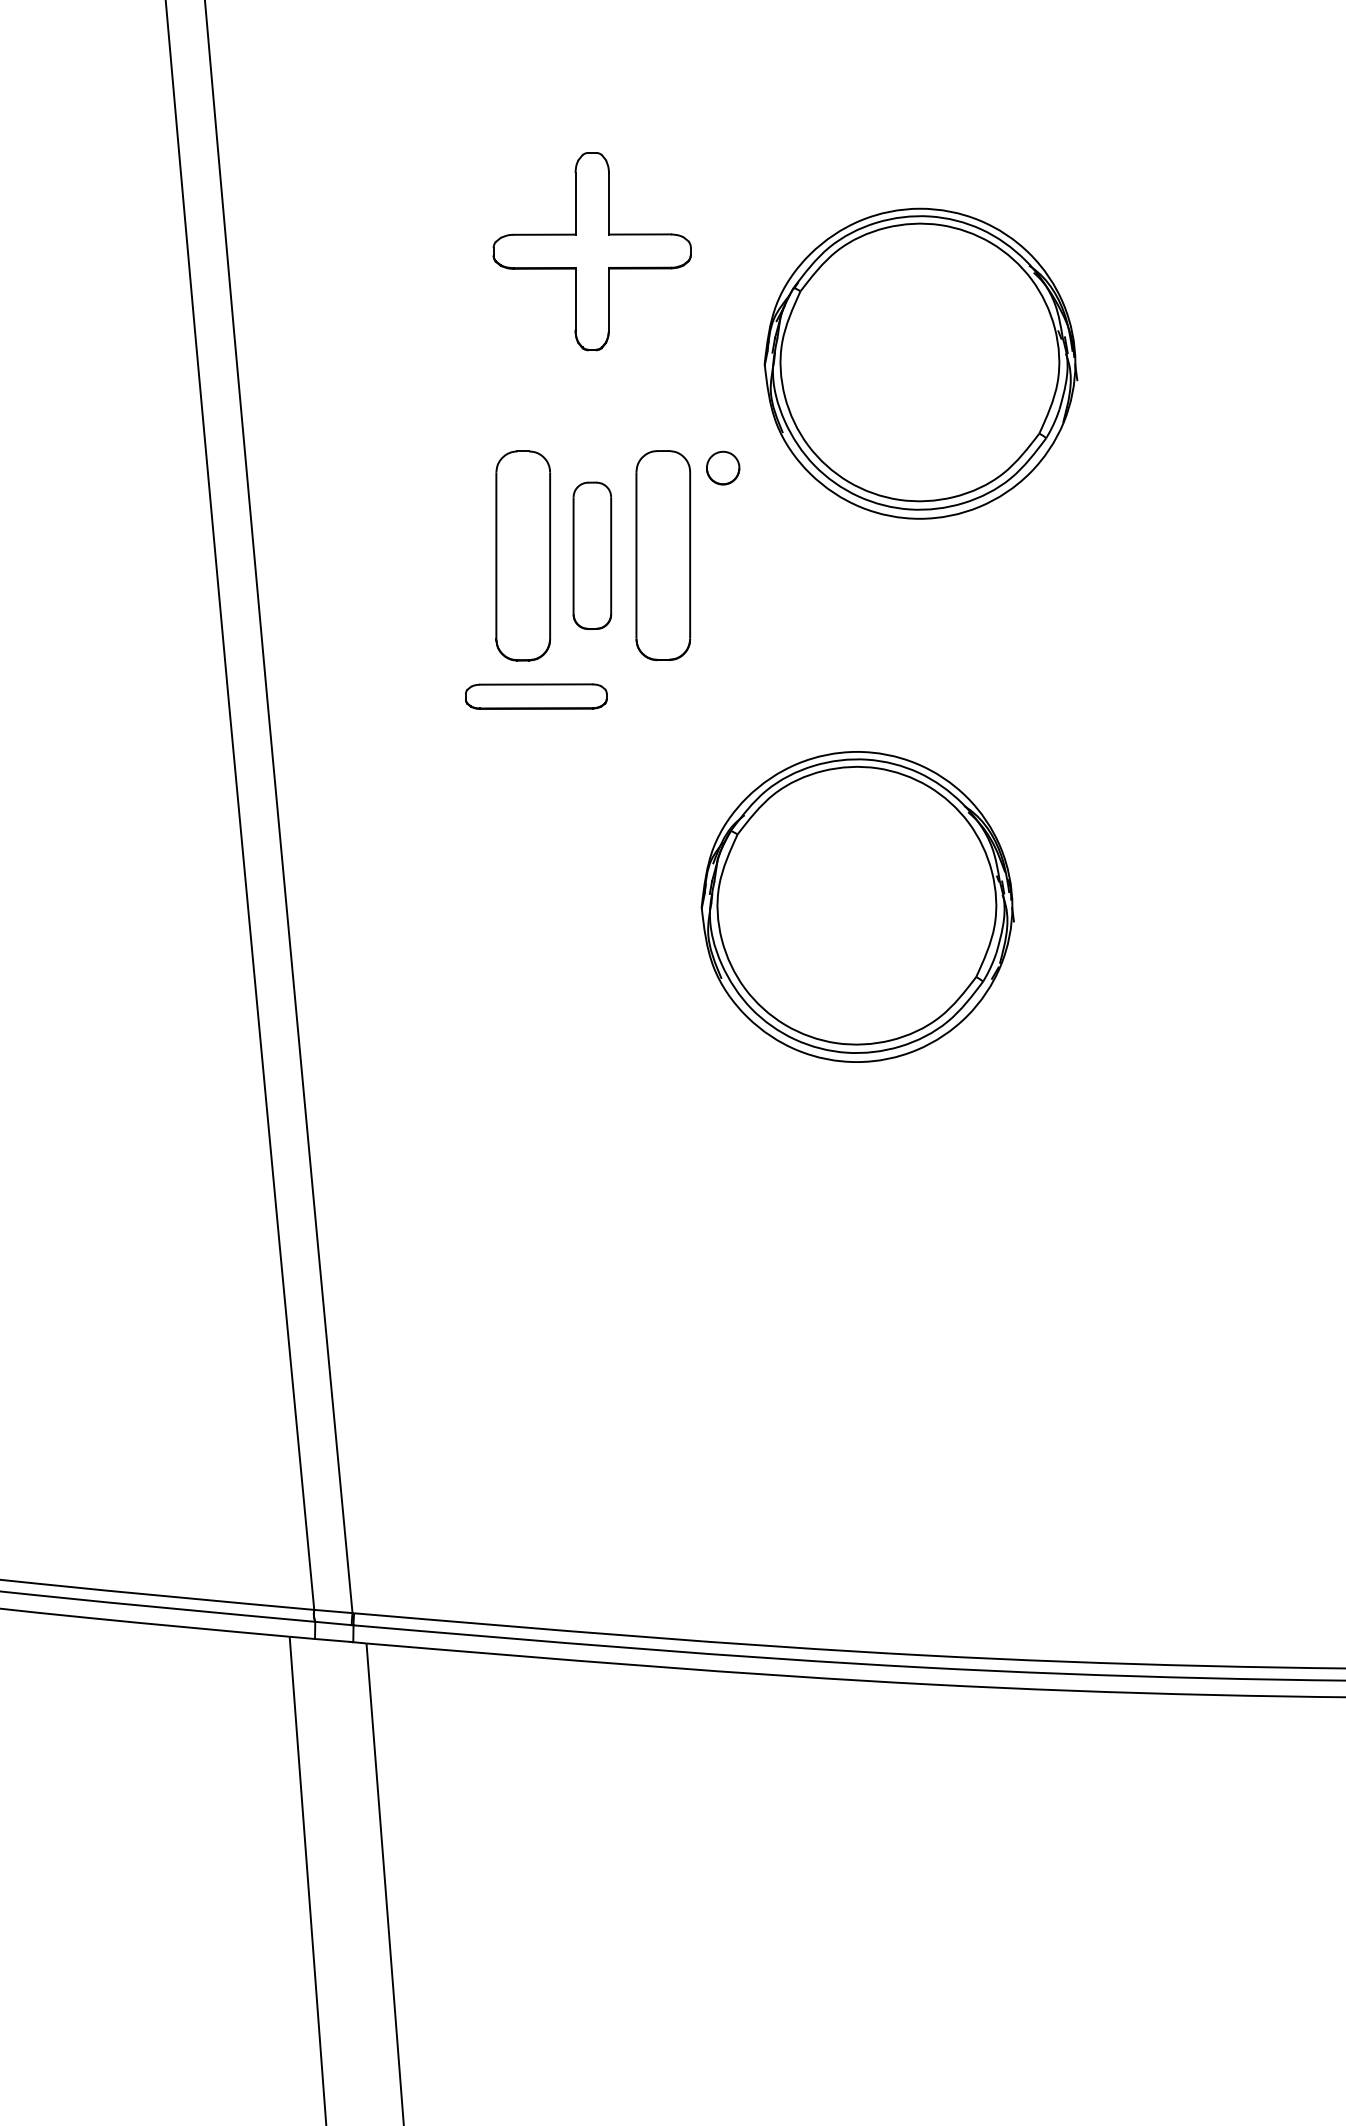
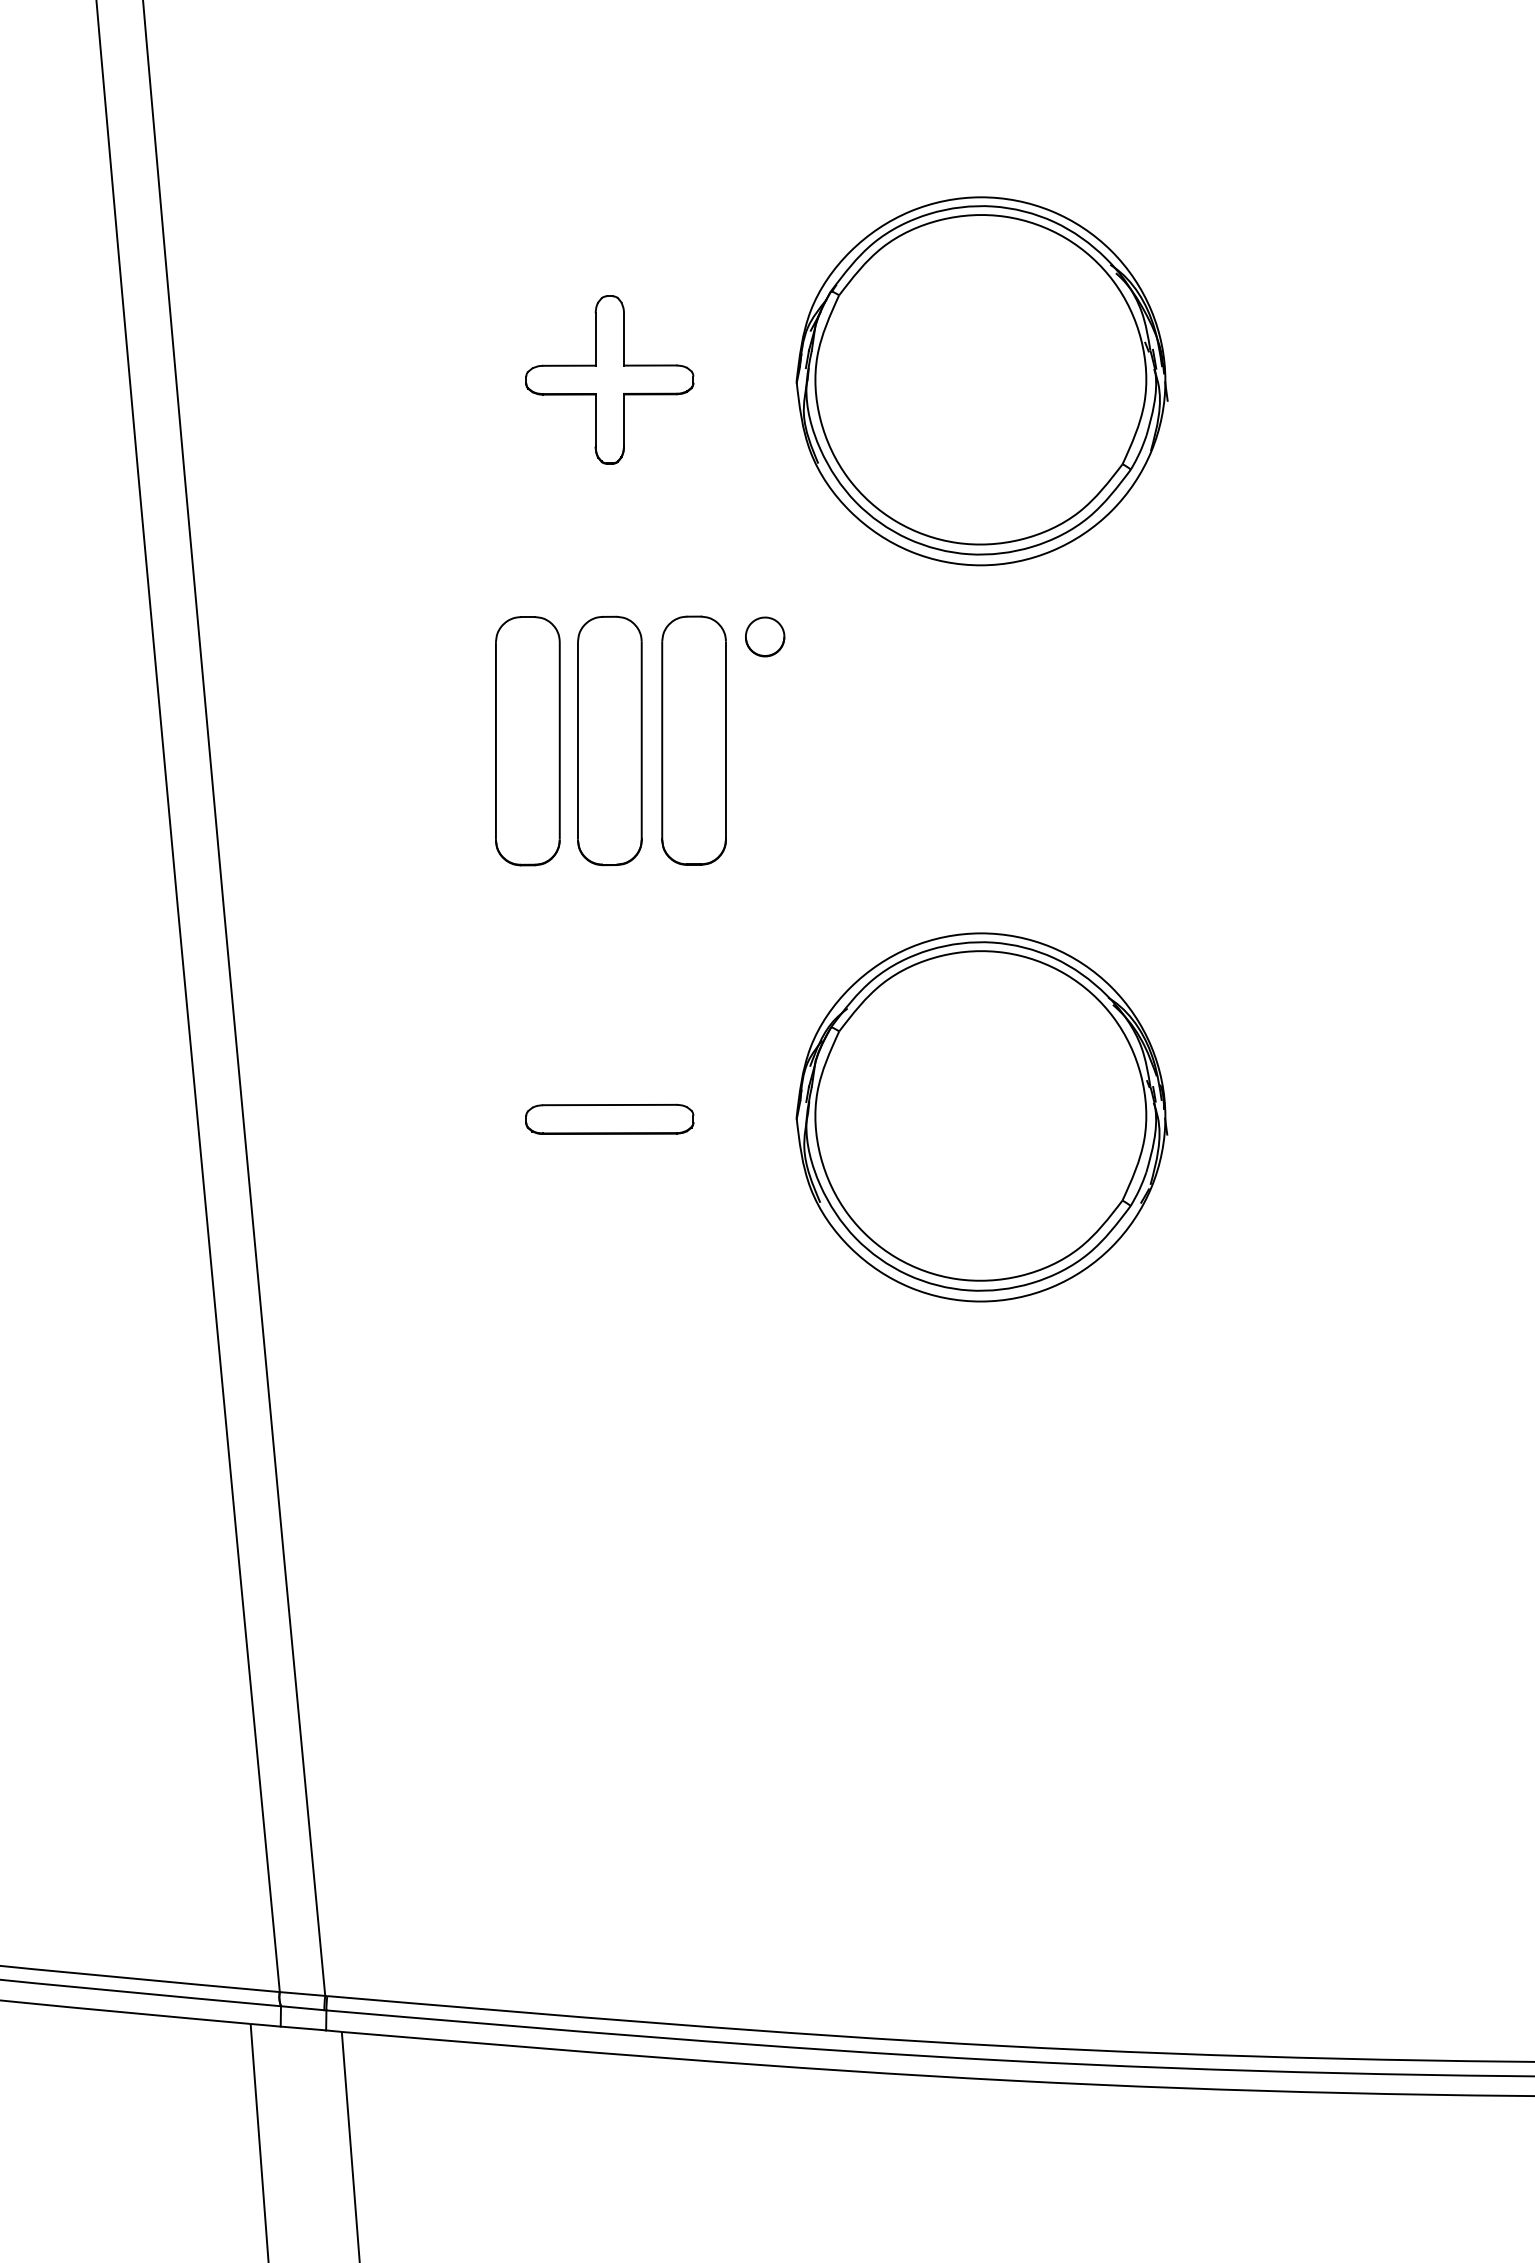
part: (592, 251) -> (610, 379), size x0.71
part: (920, 363) -> (981, 380), moved
part: (592, 555) -> (610, 740), size x1.43
part: (536, 696) -> (610, 1119), moved
part: (857, 906) -> (981, 1116), moved

